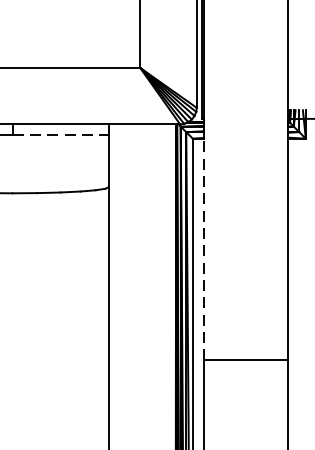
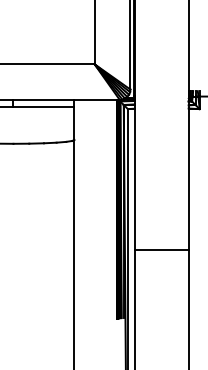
line: (61, 134) -> (44, 106), dashed -> solid
line: (203, 247) -> (134, 178), dashed -> solid

